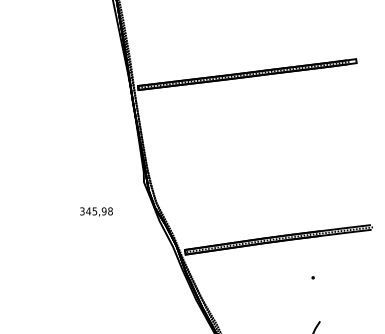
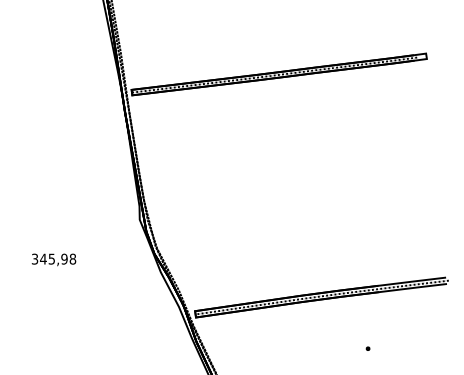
text: (96, 211) -> (54, 259), moved

